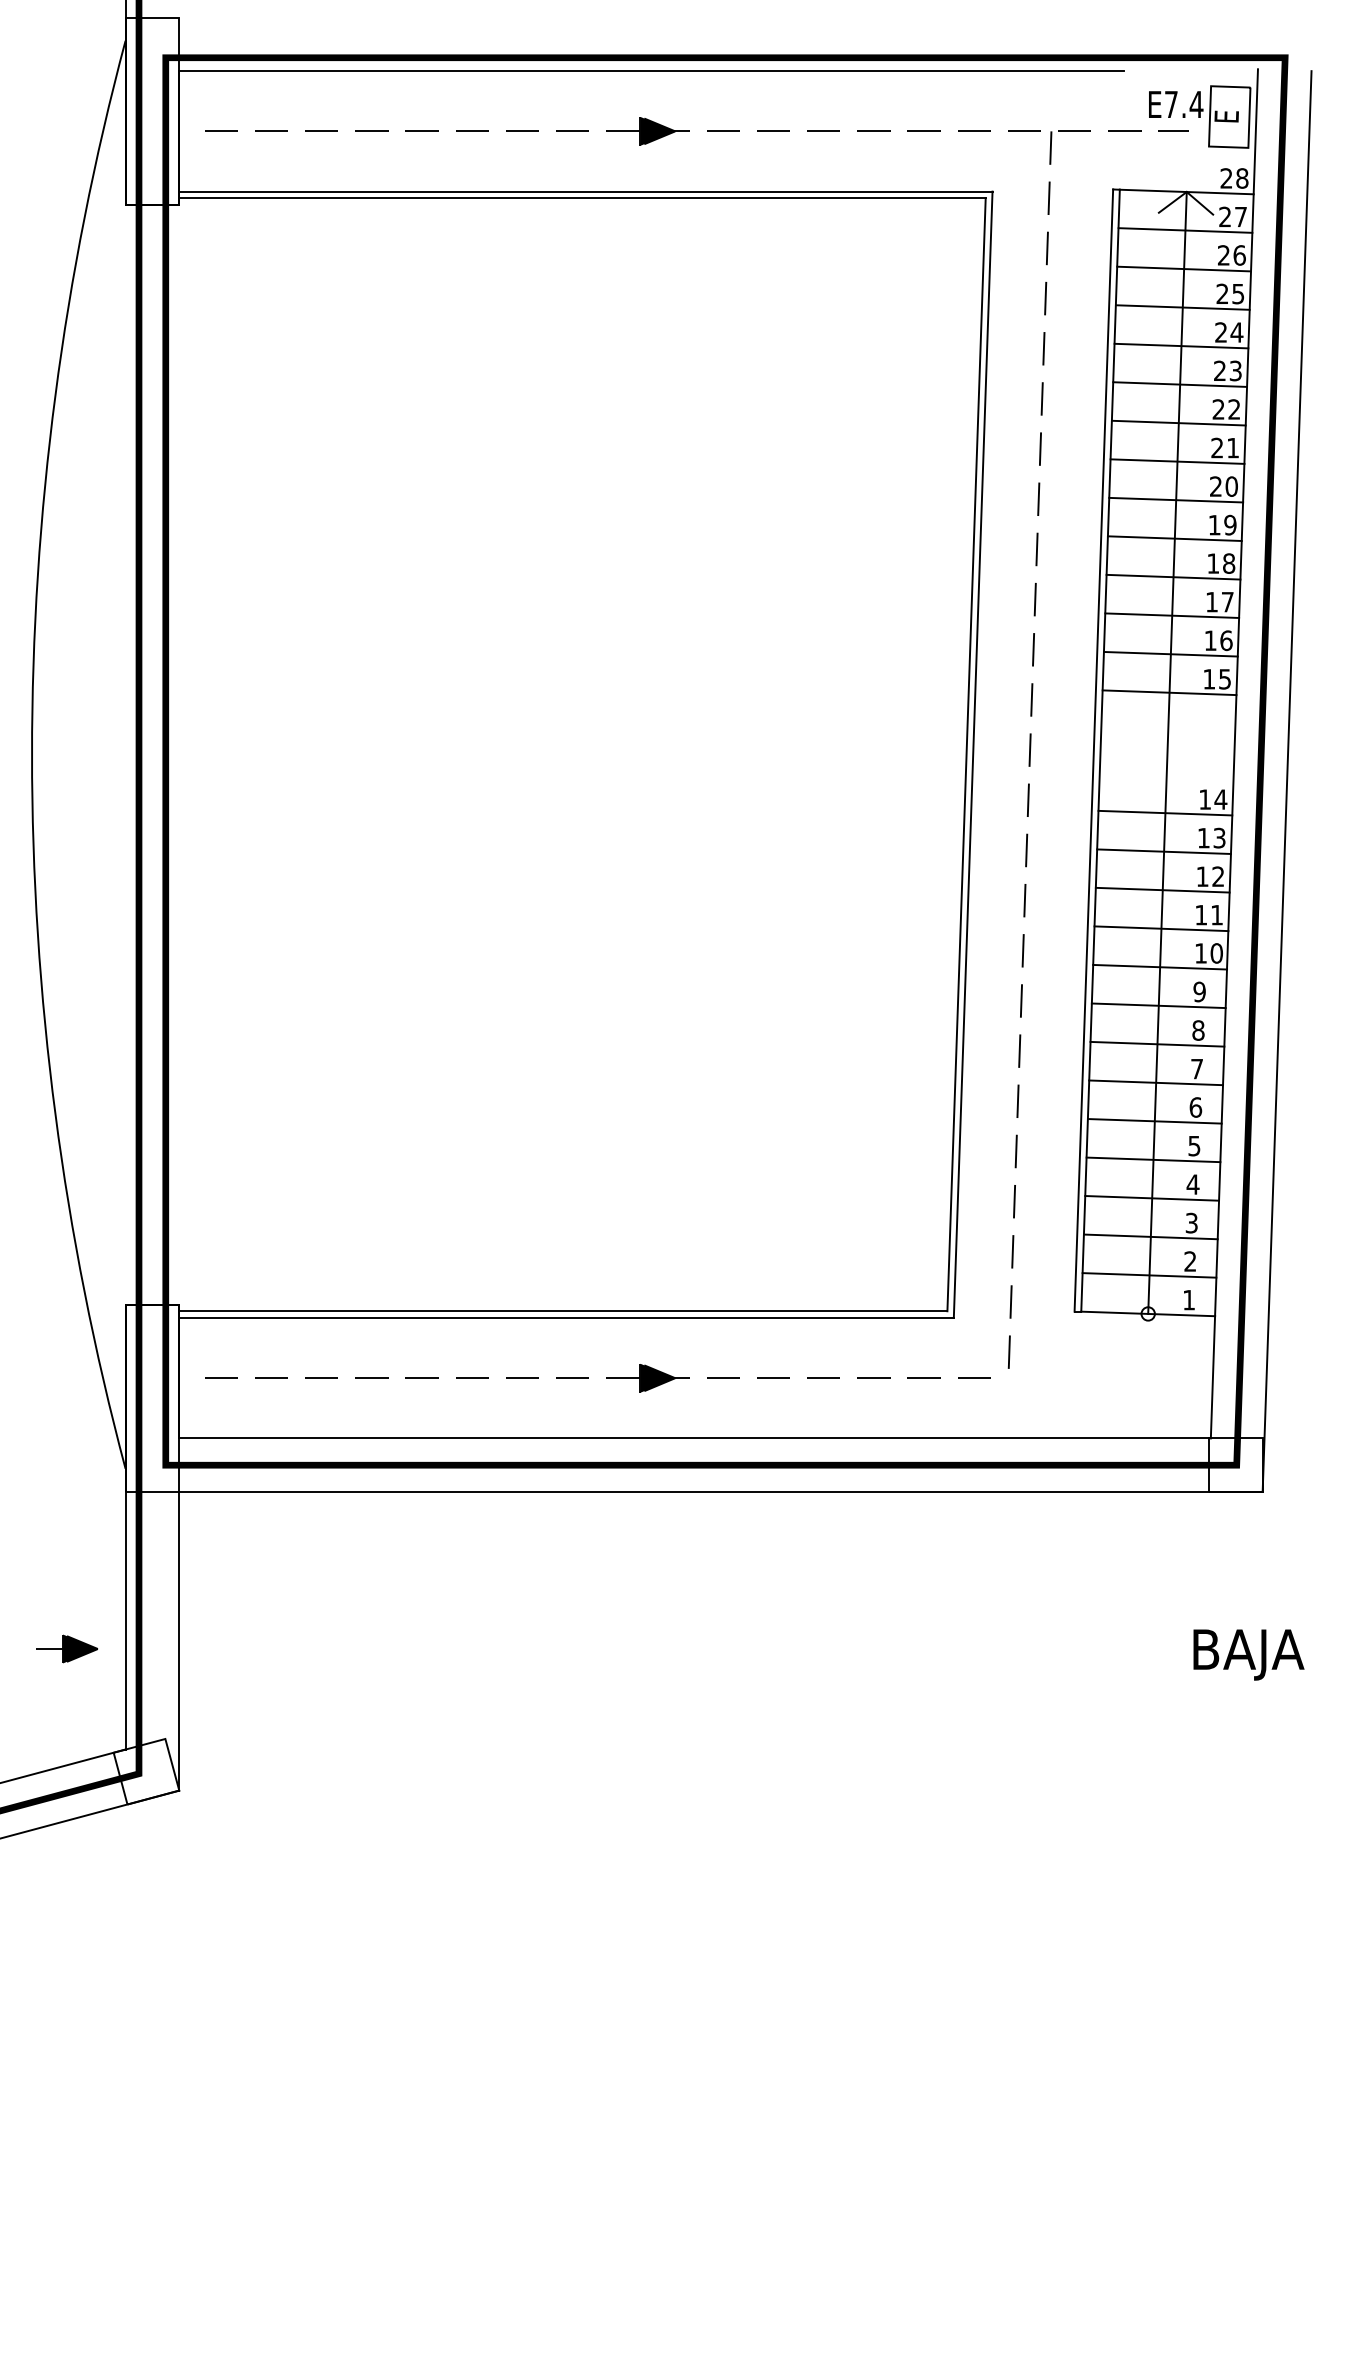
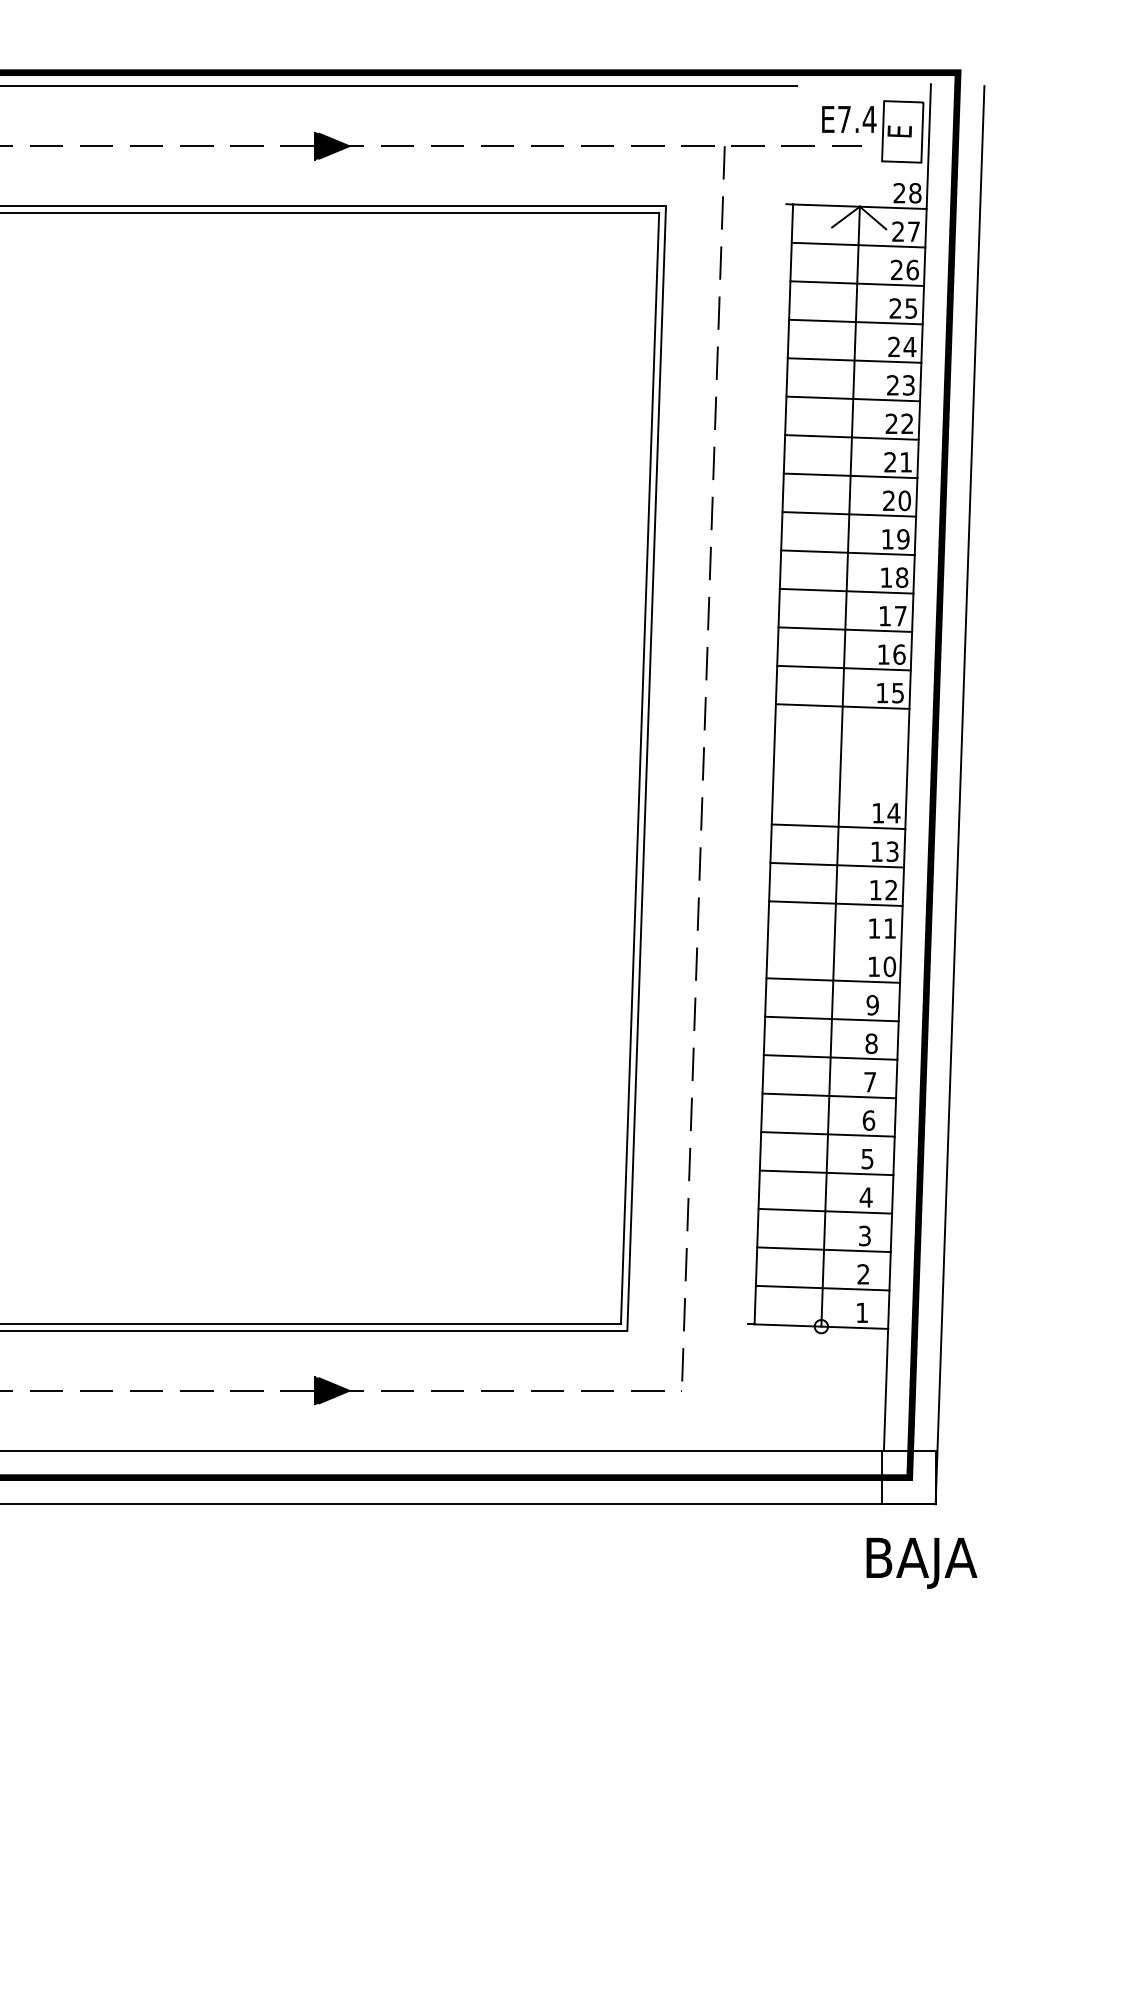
line: (1093, 750) -> (766, 764), removed
line: (1161, 928) -> (834, 941), removed
text: (1248, 1654) -> (921, 1562), moved

